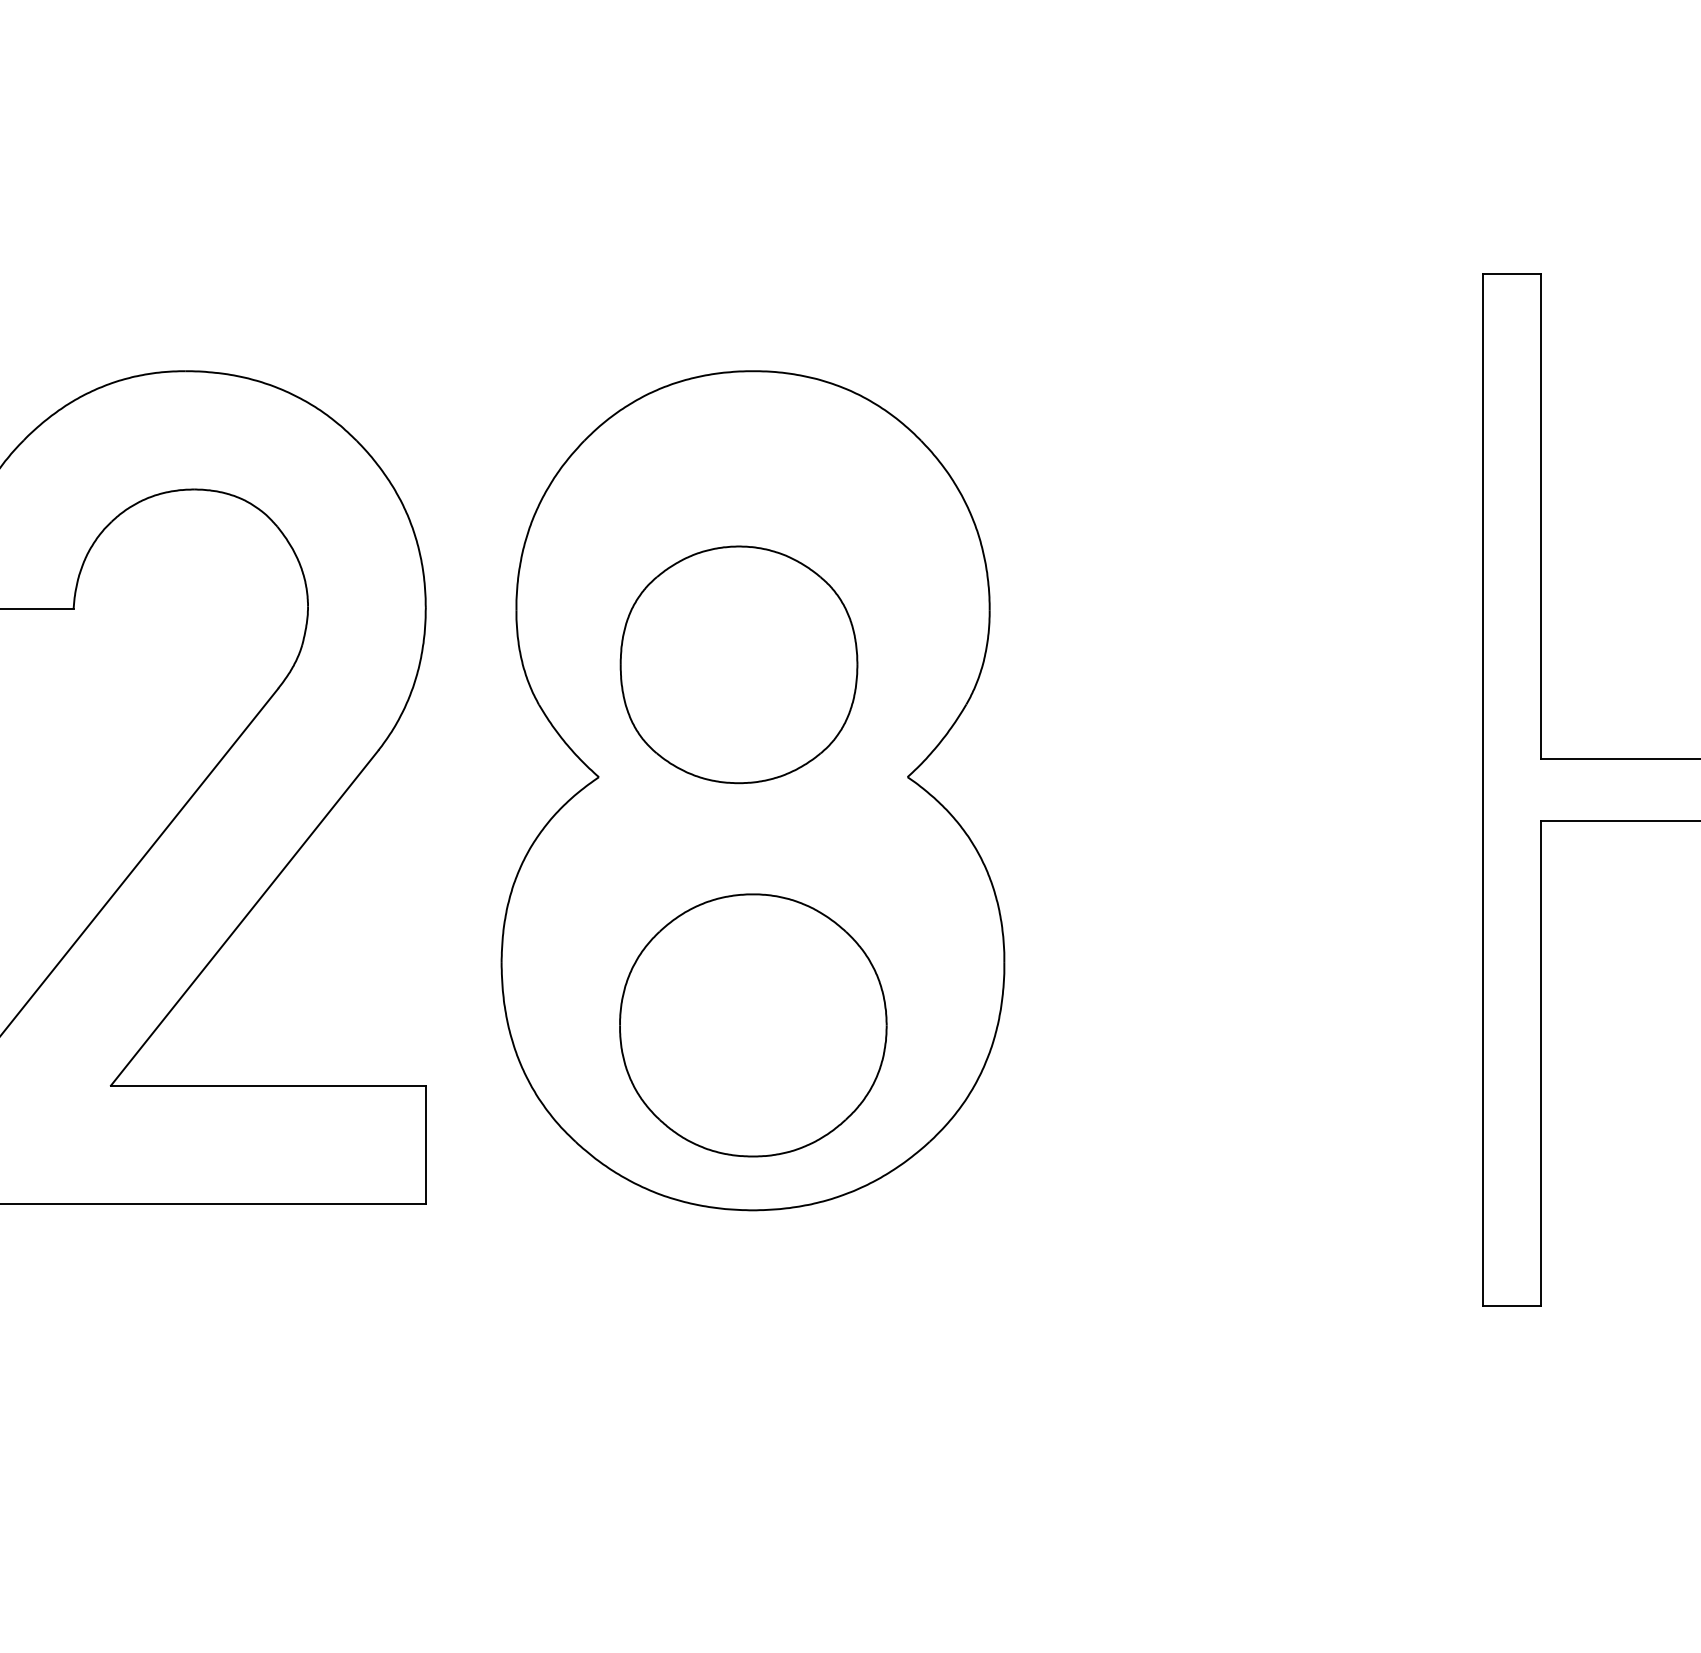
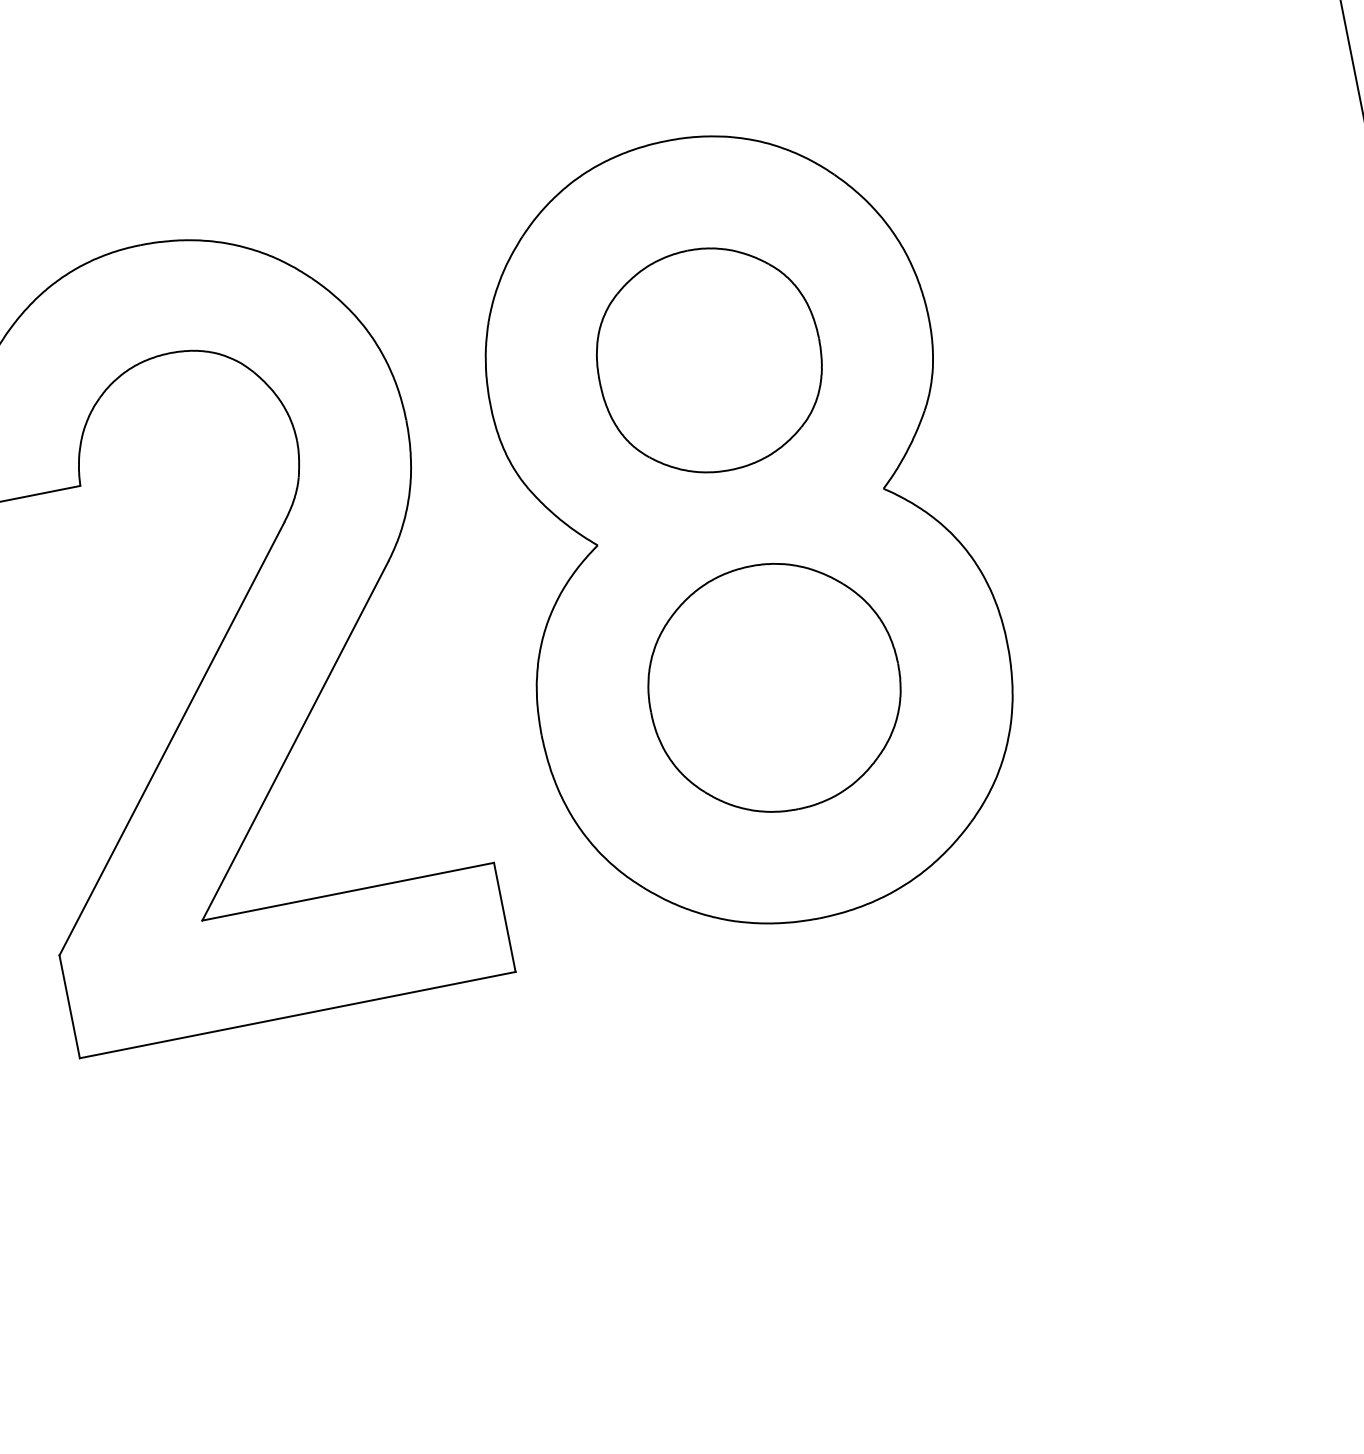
part: (738, 664) -> (708, 360), moved
part: (753, 1025) -> (774, 687), moved

